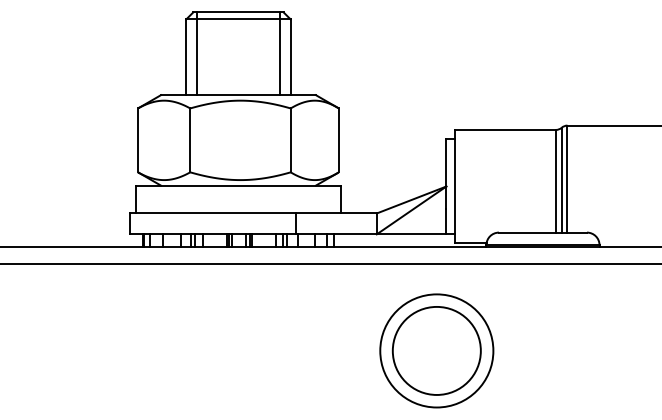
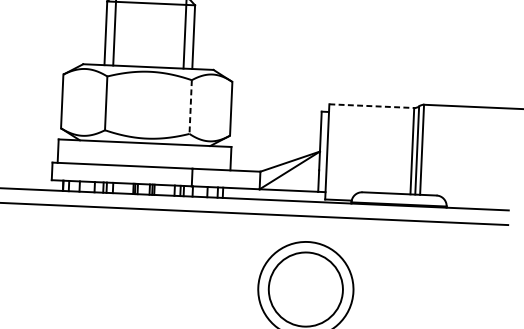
line: (506, 129) -> (372, 105), solid -> dashed
line: (290, 140) -> (190, 107), solid -> dashed

